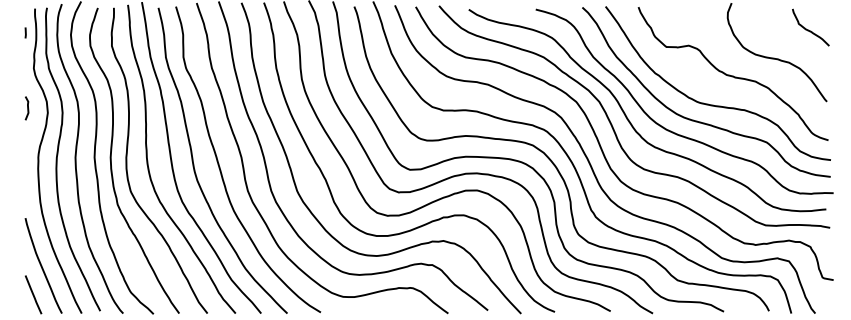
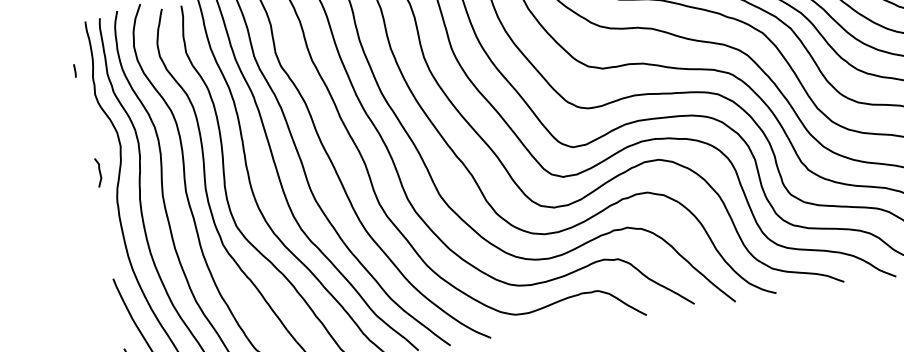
line: (25, 32) -> (74, 70), moved
line: (27, 108) -> (99, 172), moved

